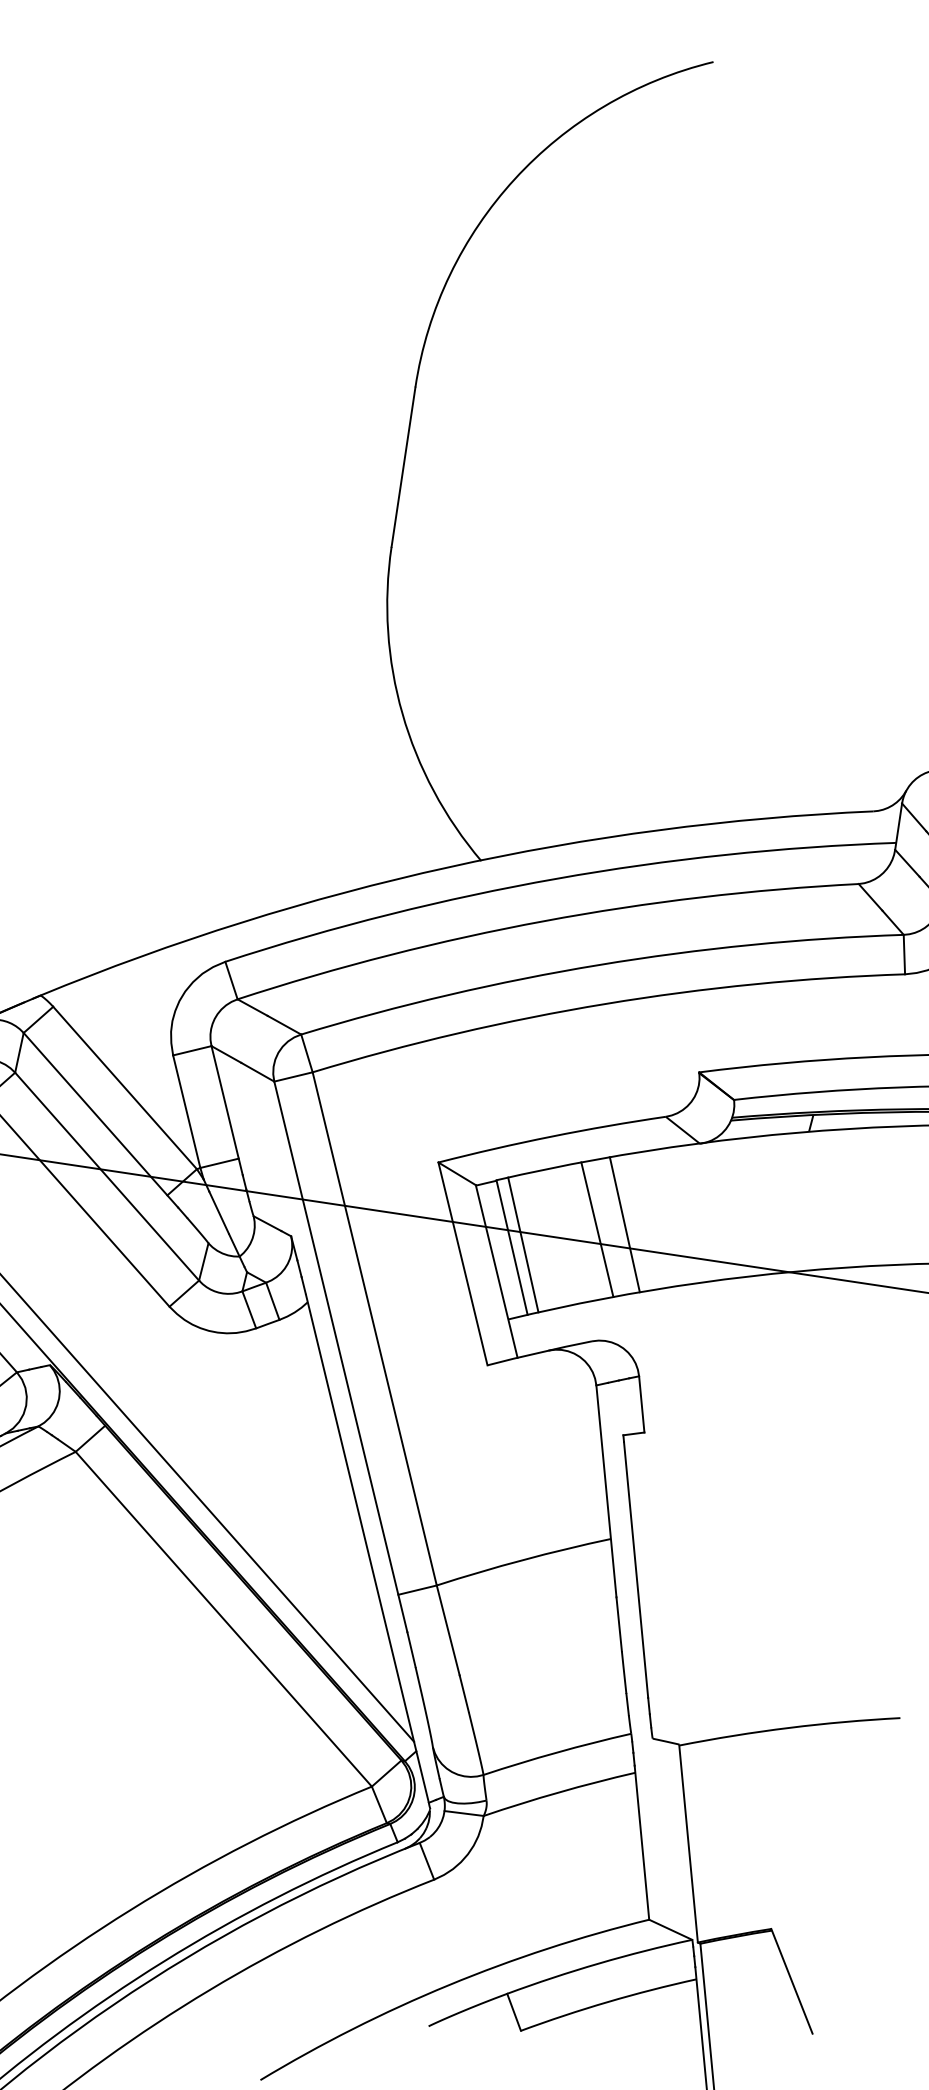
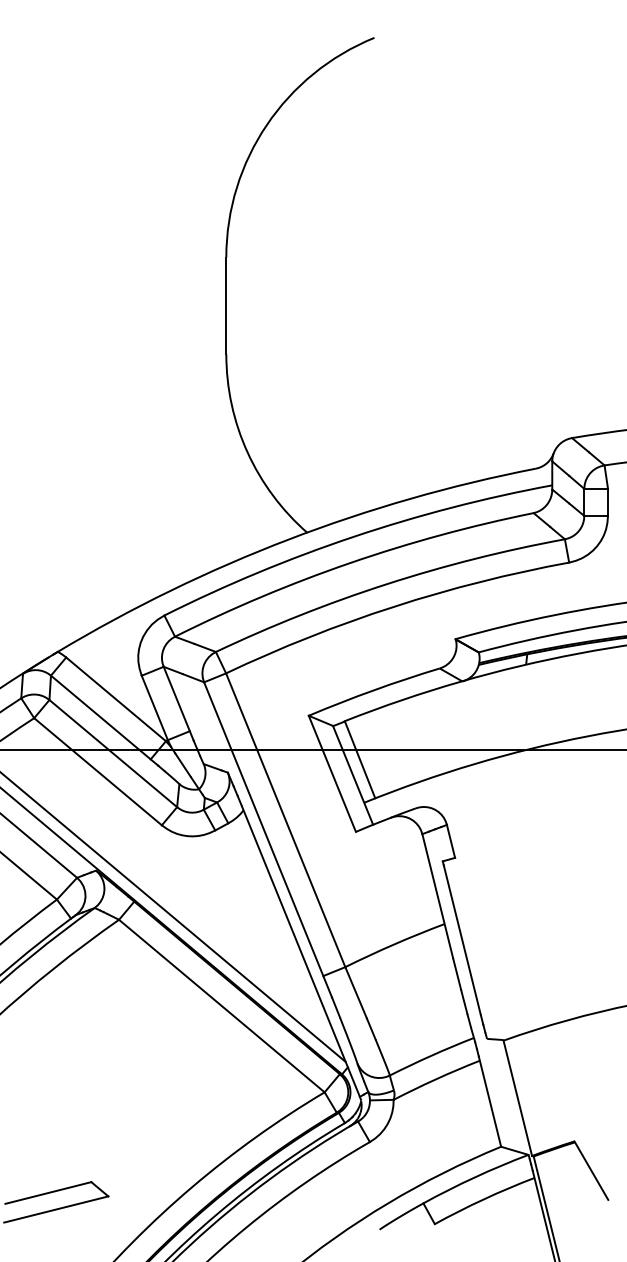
line: (624, 1223) -> (424, 735), removed
line: (596, 1229) -> (408, 741), removed
line: (523, 1243) -> (366, 756), removed

